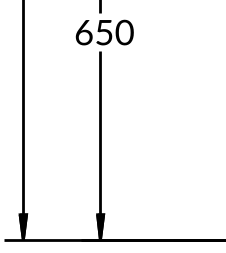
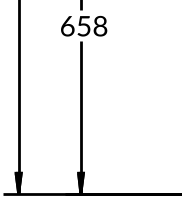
text: (124, 32) -> (100, 26), 650 -> 658

